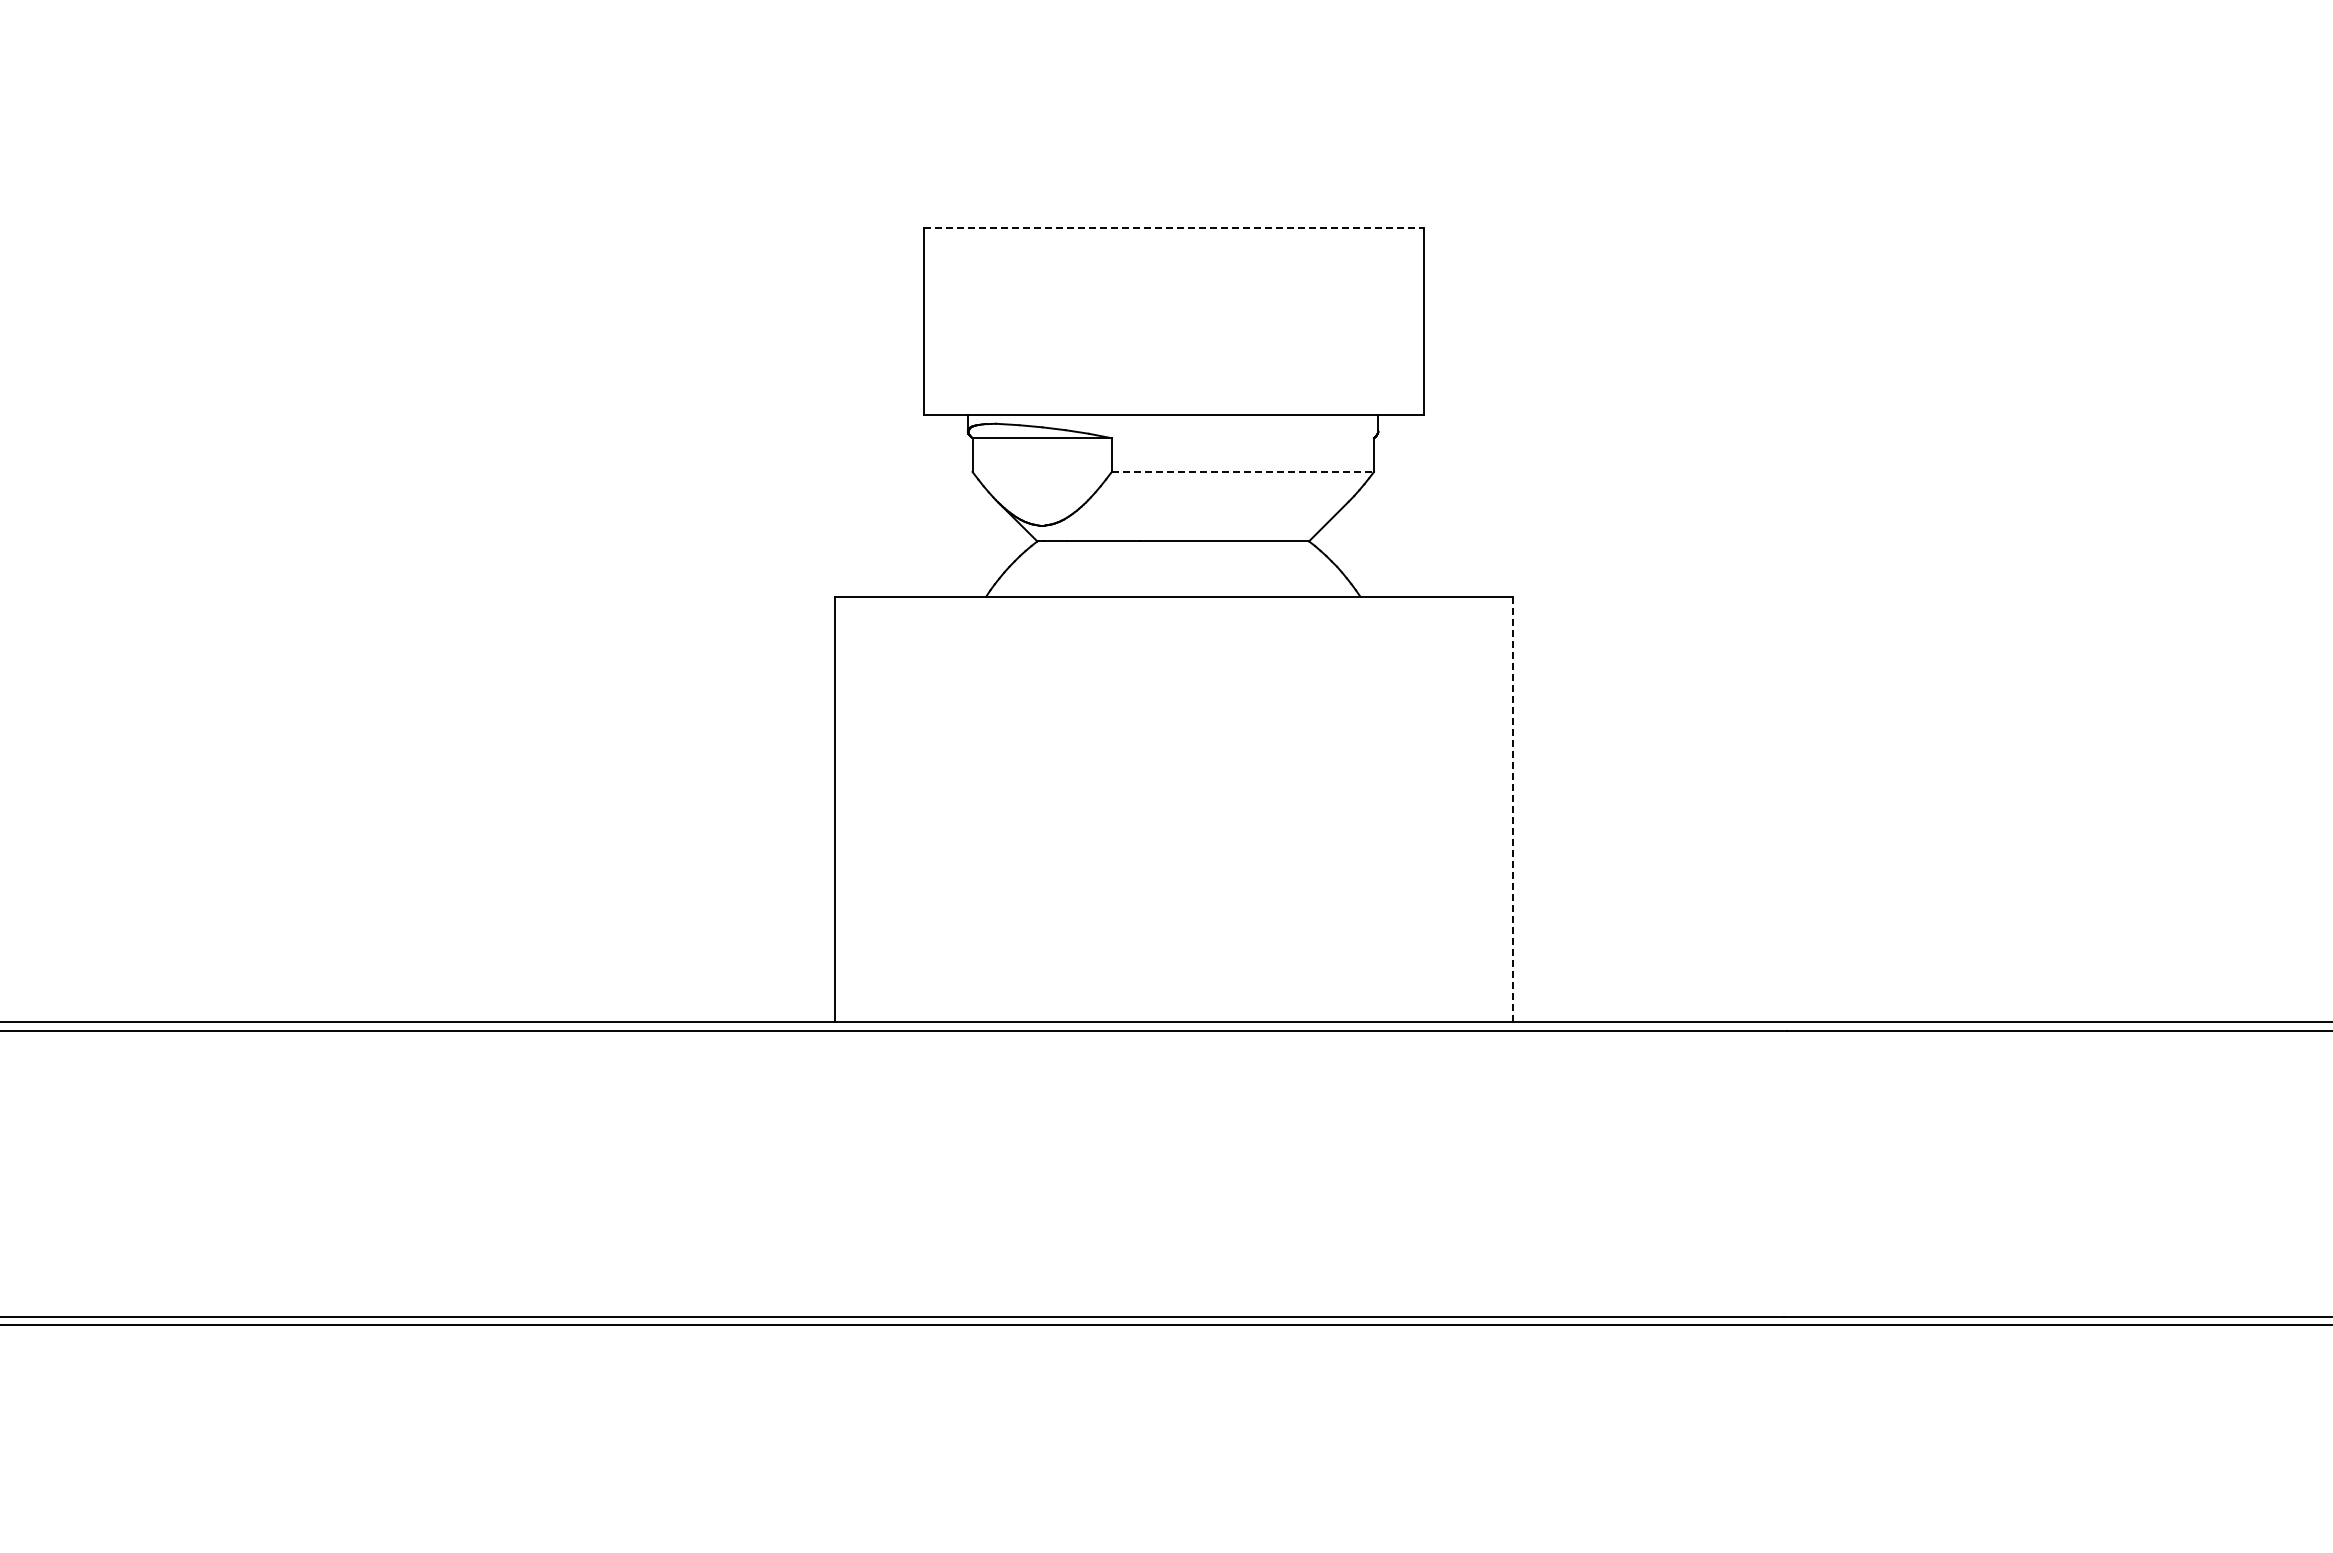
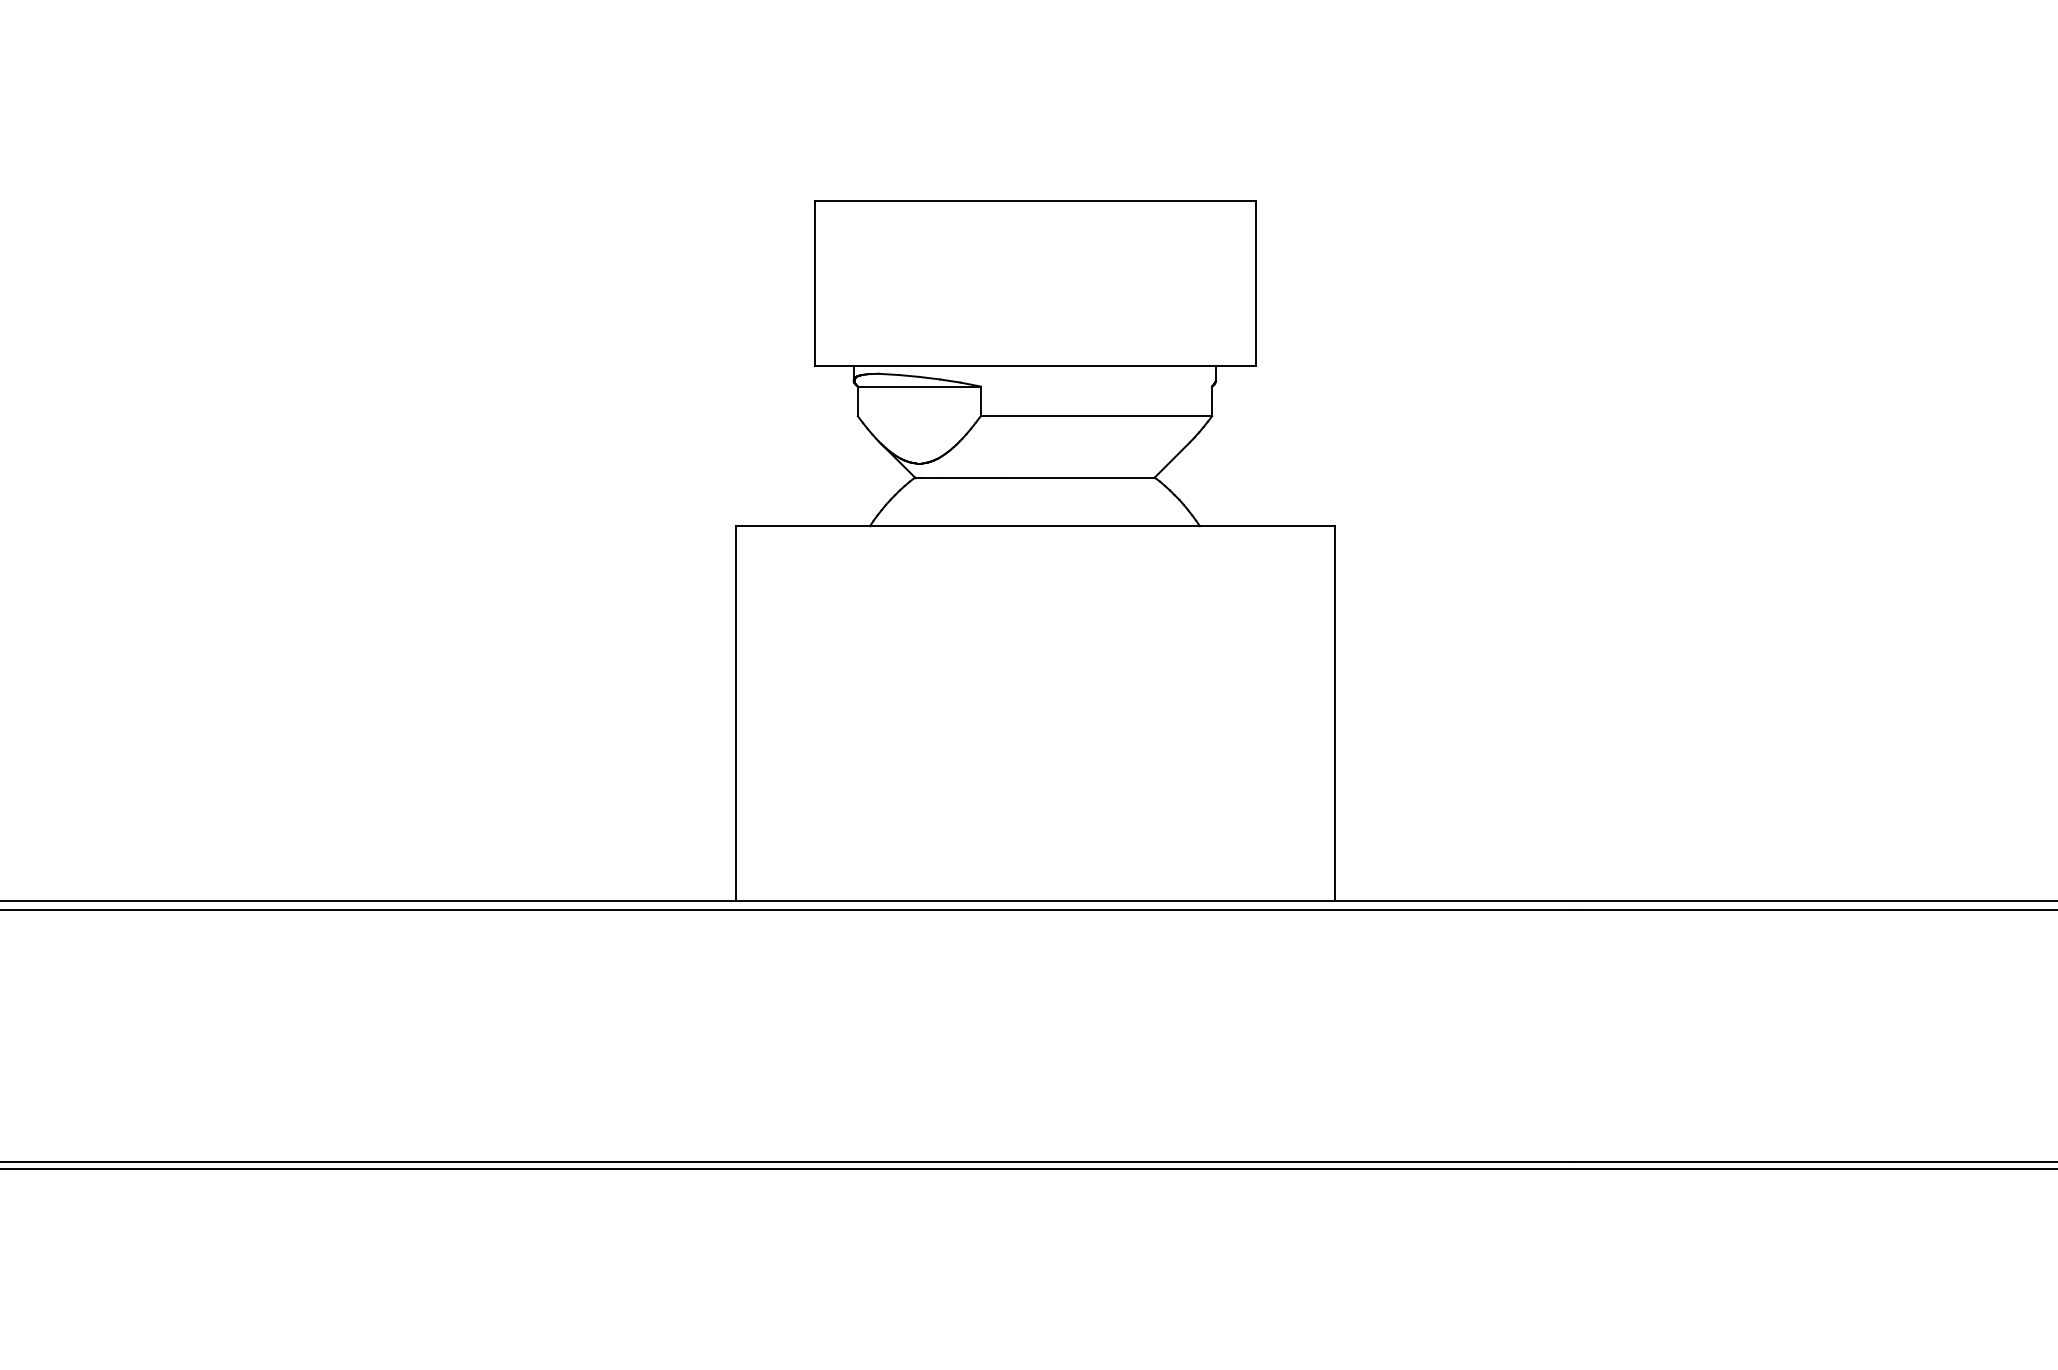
line: (1173, 227) -> (1035, 200), dashed -> solid
line: (1243, 471) -> (1096, 415), dashed -> solid
line: (1513, 809) -> (1335, 714), dashed -> solid

